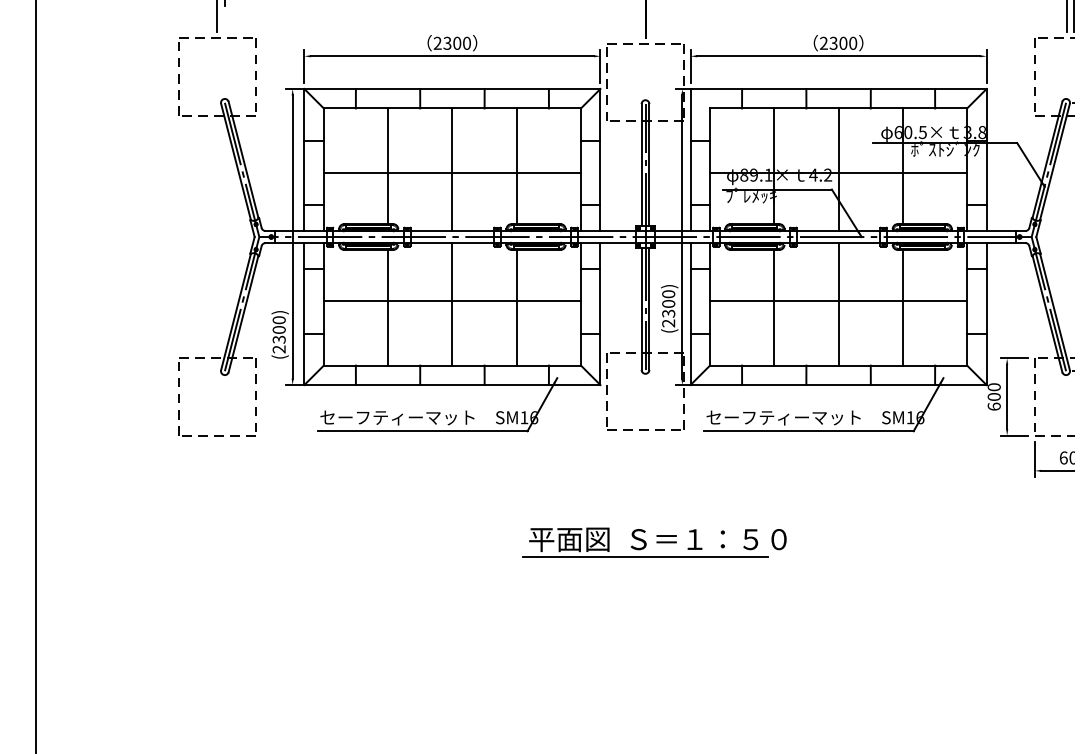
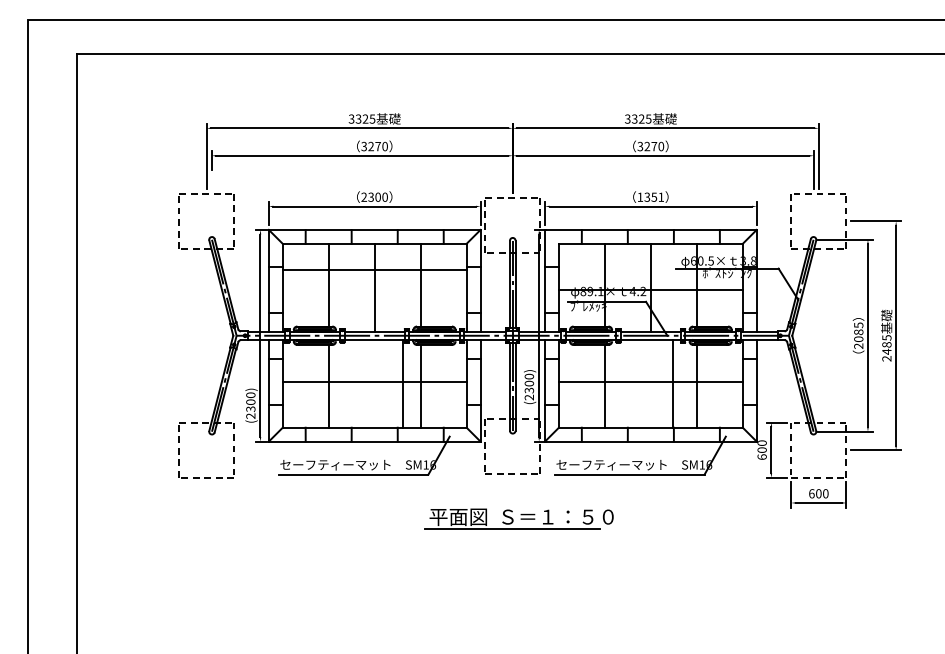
text: (838, 42) -> (650, 196), 2300 -> 1351
line: (452, 172) -> (374, 269), moved
line: (452, 303) -> (402, 383), moved
line: (838, 303) -> (672, 383), moved
part: (653, 541) -> (518, 518), moved

